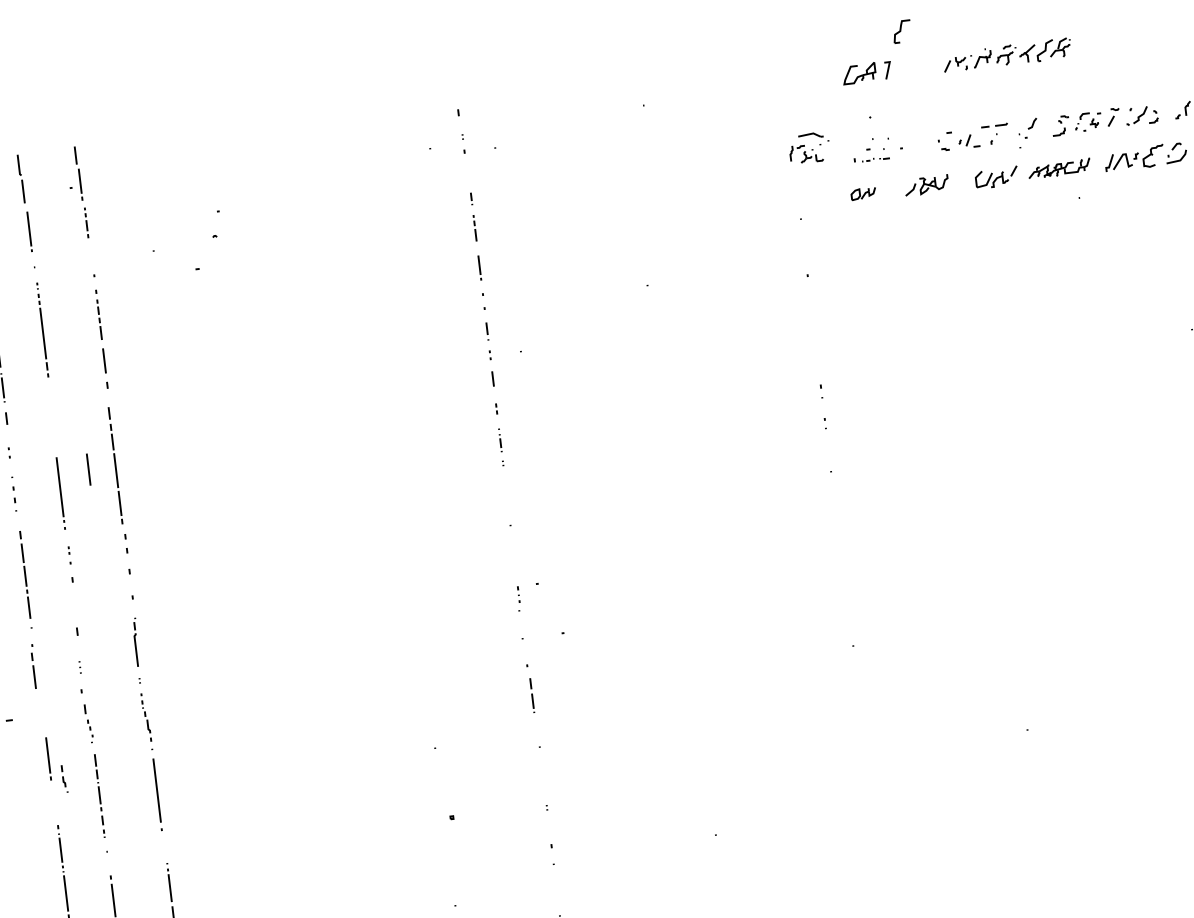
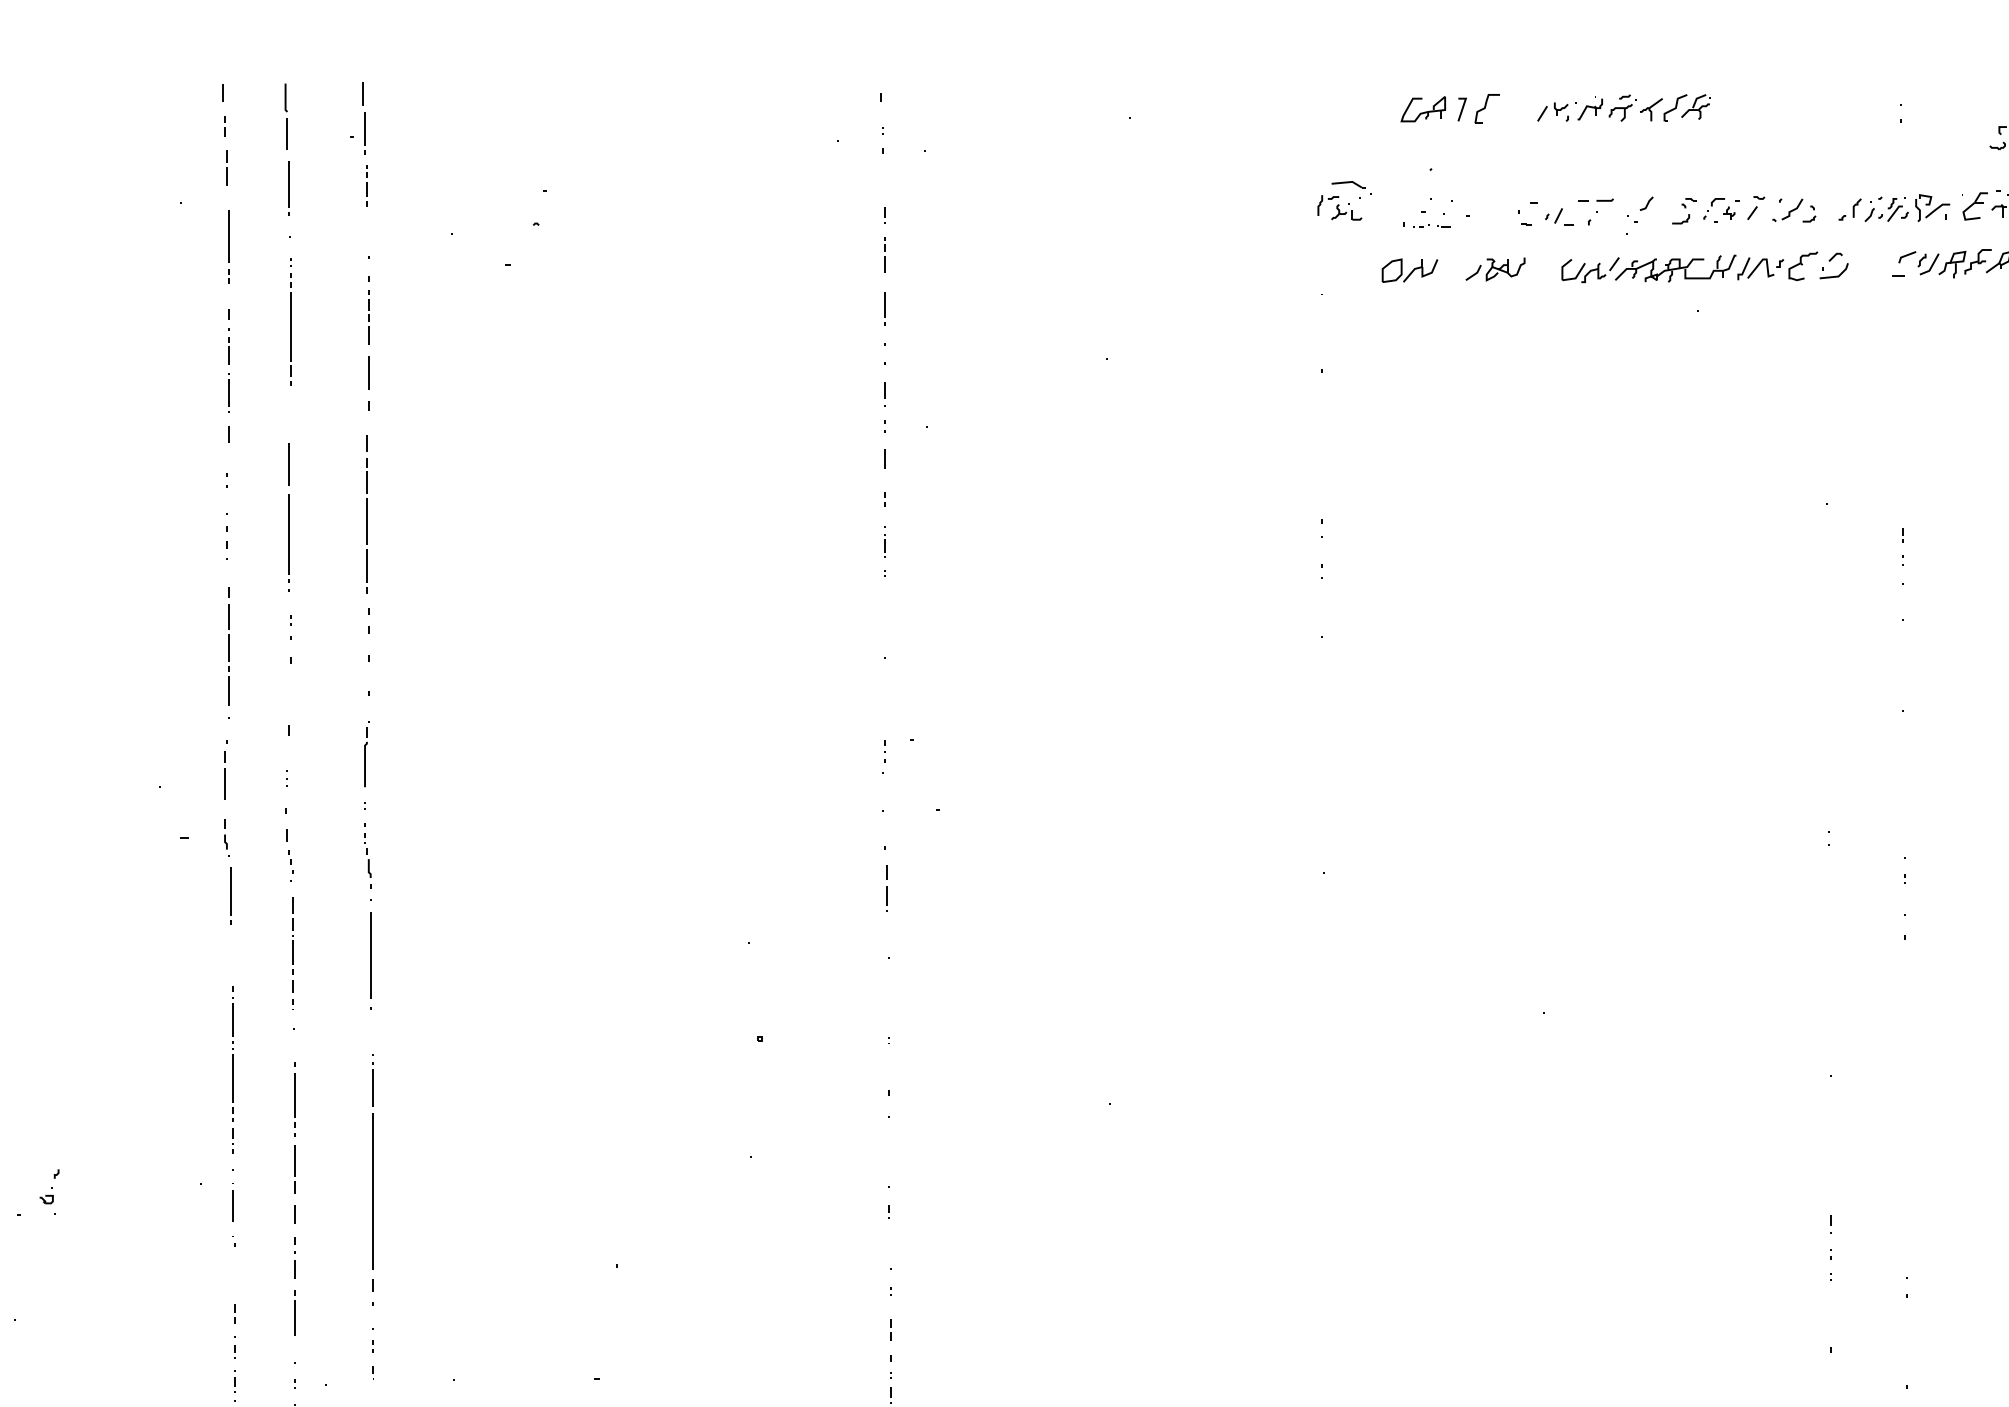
part: (901, 31) -> (1486, 108), moved
part: (1059, 168) -> (1675, 268), size x1.43
part: (863, 193) -> (1409, 270), size x1.67
line: (88, 469) -> (288, 464), moved
part: (64, 778) -> (226, 837), moved

